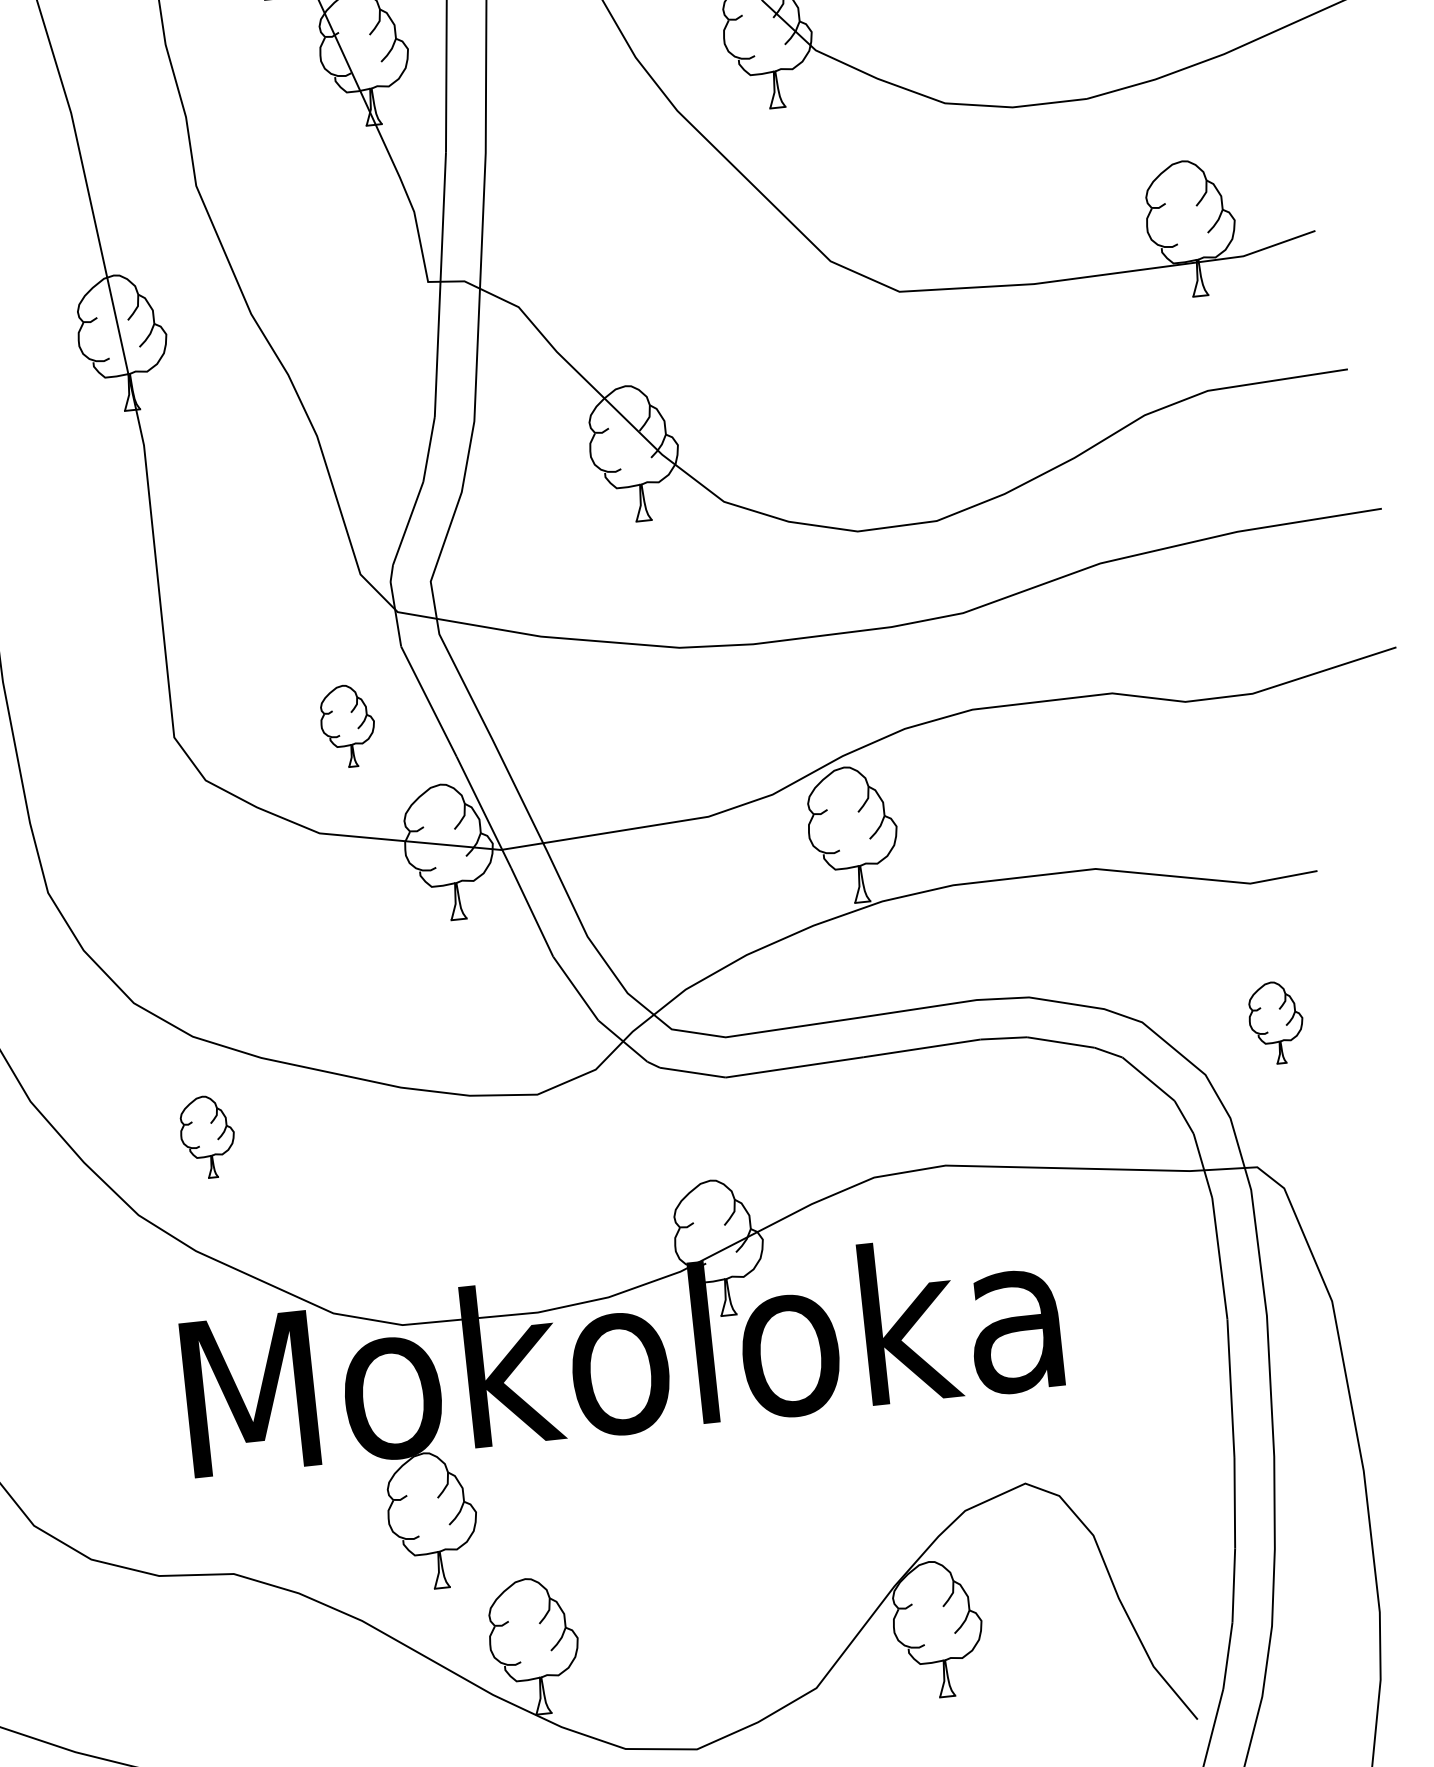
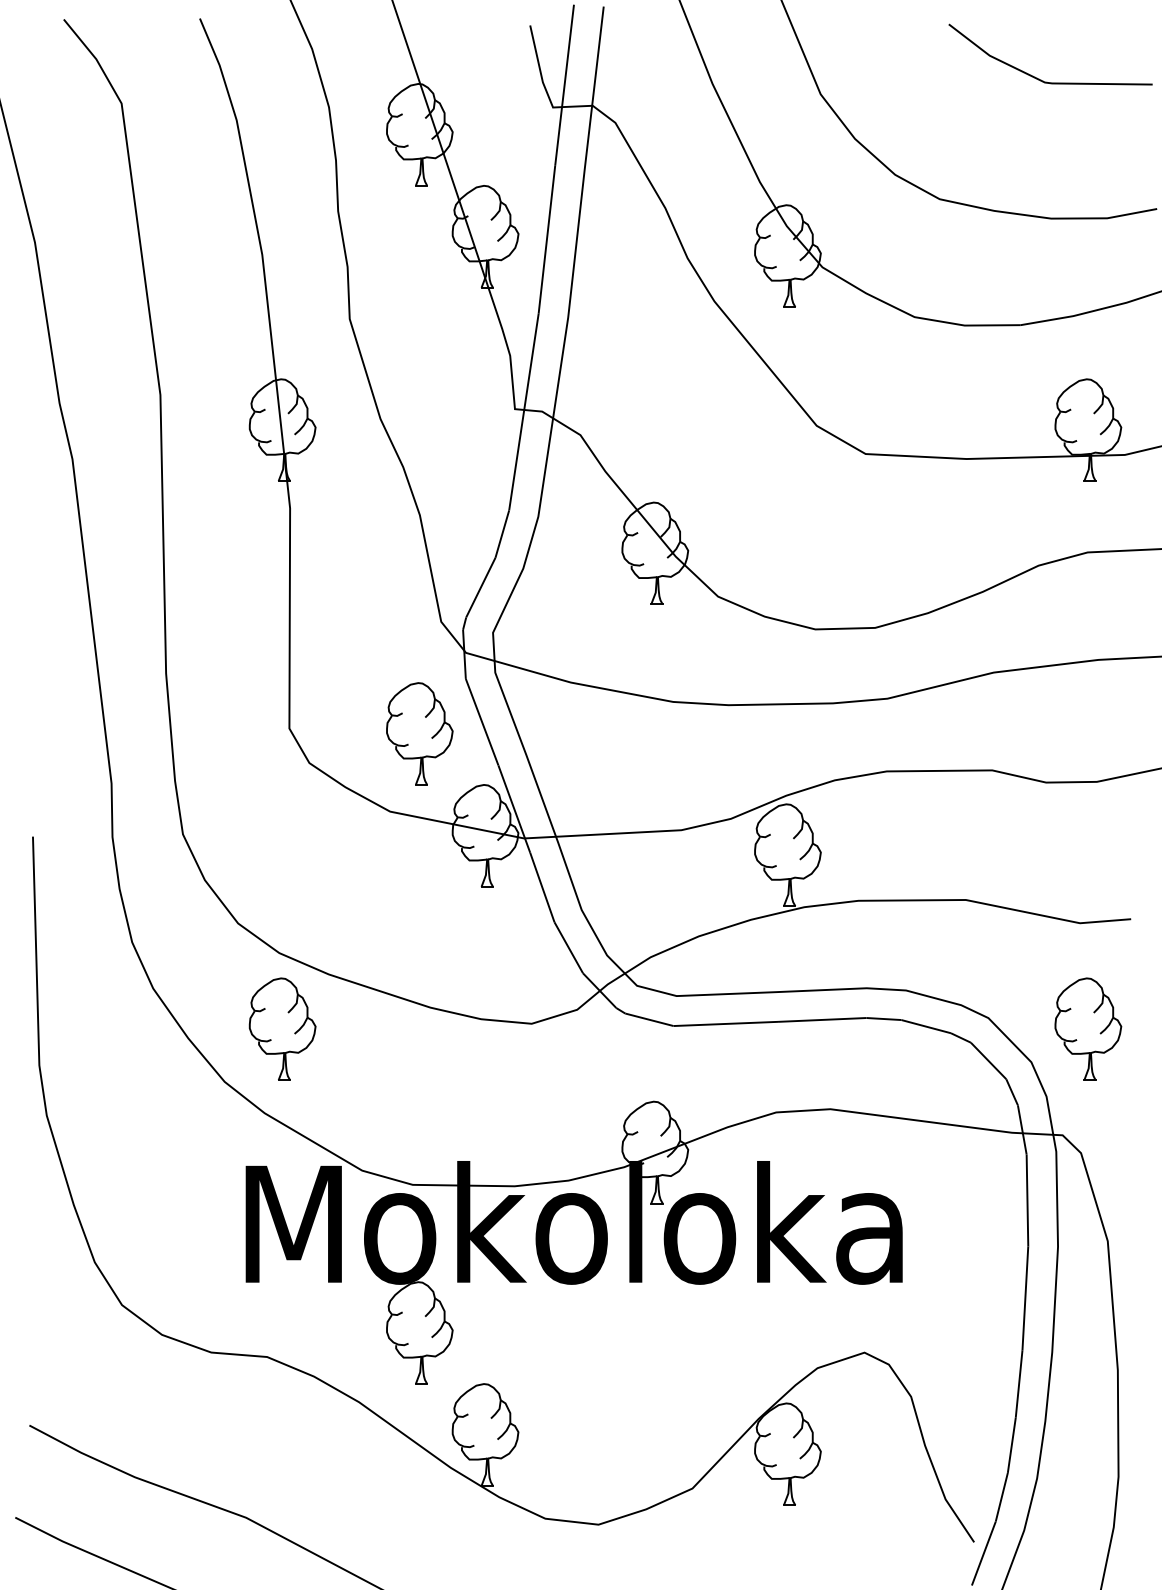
part: (347, 725) -> (419, 733), size x1.67
part: (1276, 1021) -> (1088, 1028), size x1.67
part: (207, 1136) -> (282, 1028), size x1.67

